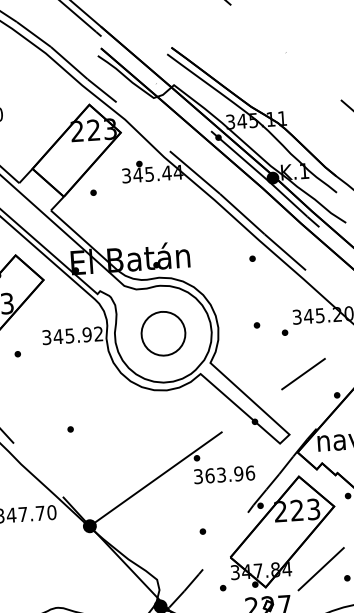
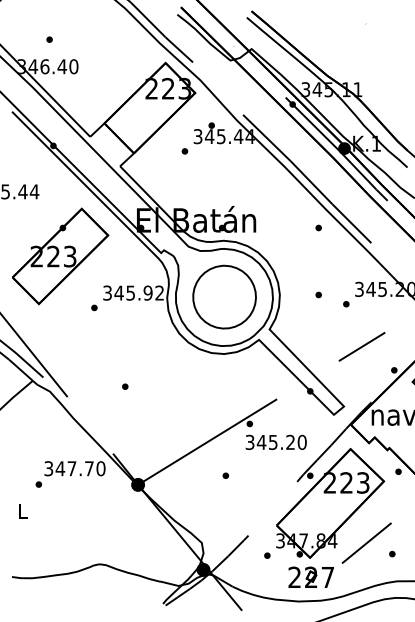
part: (93, 192) -> (184, 151), moved
part: (163, 333) -> (224, 296), size x1.43
part: (17, 353) -> (94, 307), moved
text: (229, 474) -> (281, 442), 363.96 -> 345.20
part: (202, 531) -> (225, 475), moved

